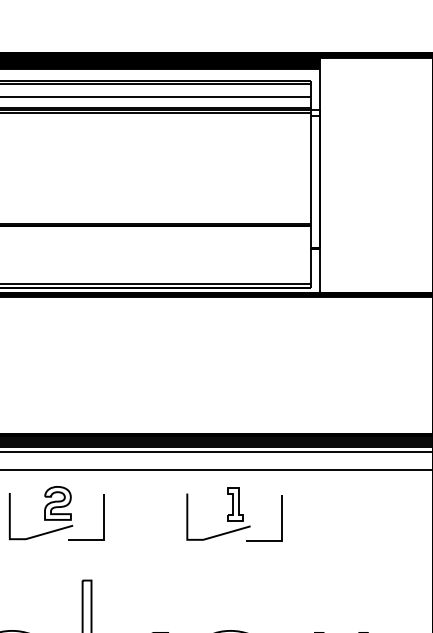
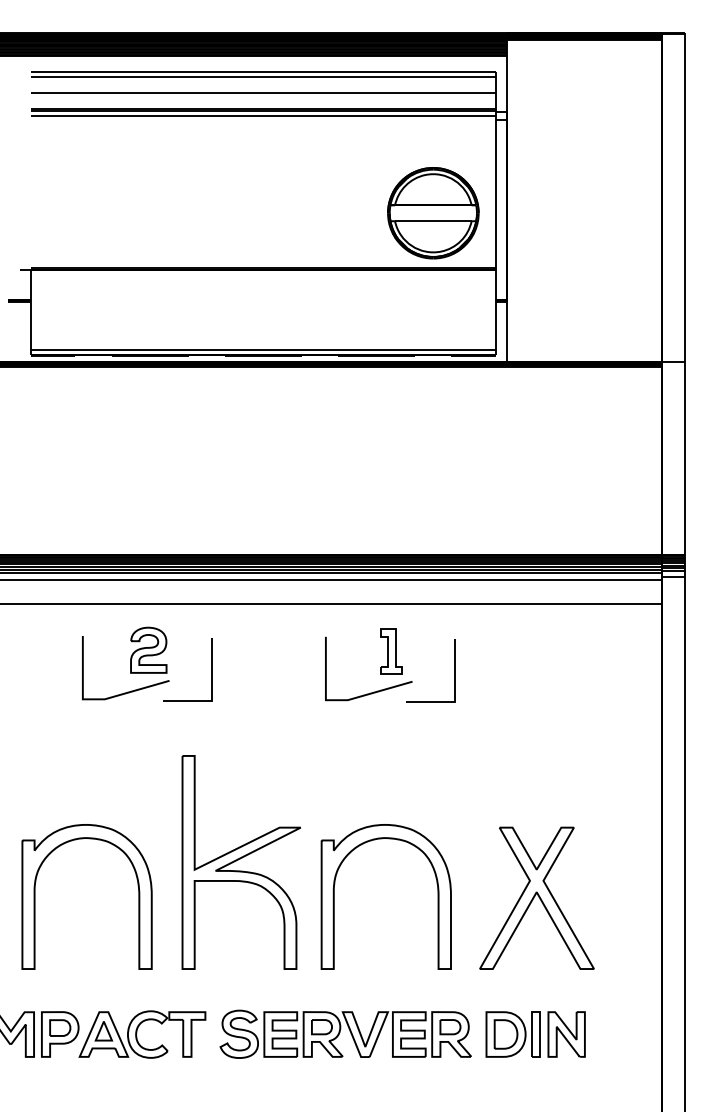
part: (265, 184) -> (433, 213), added

